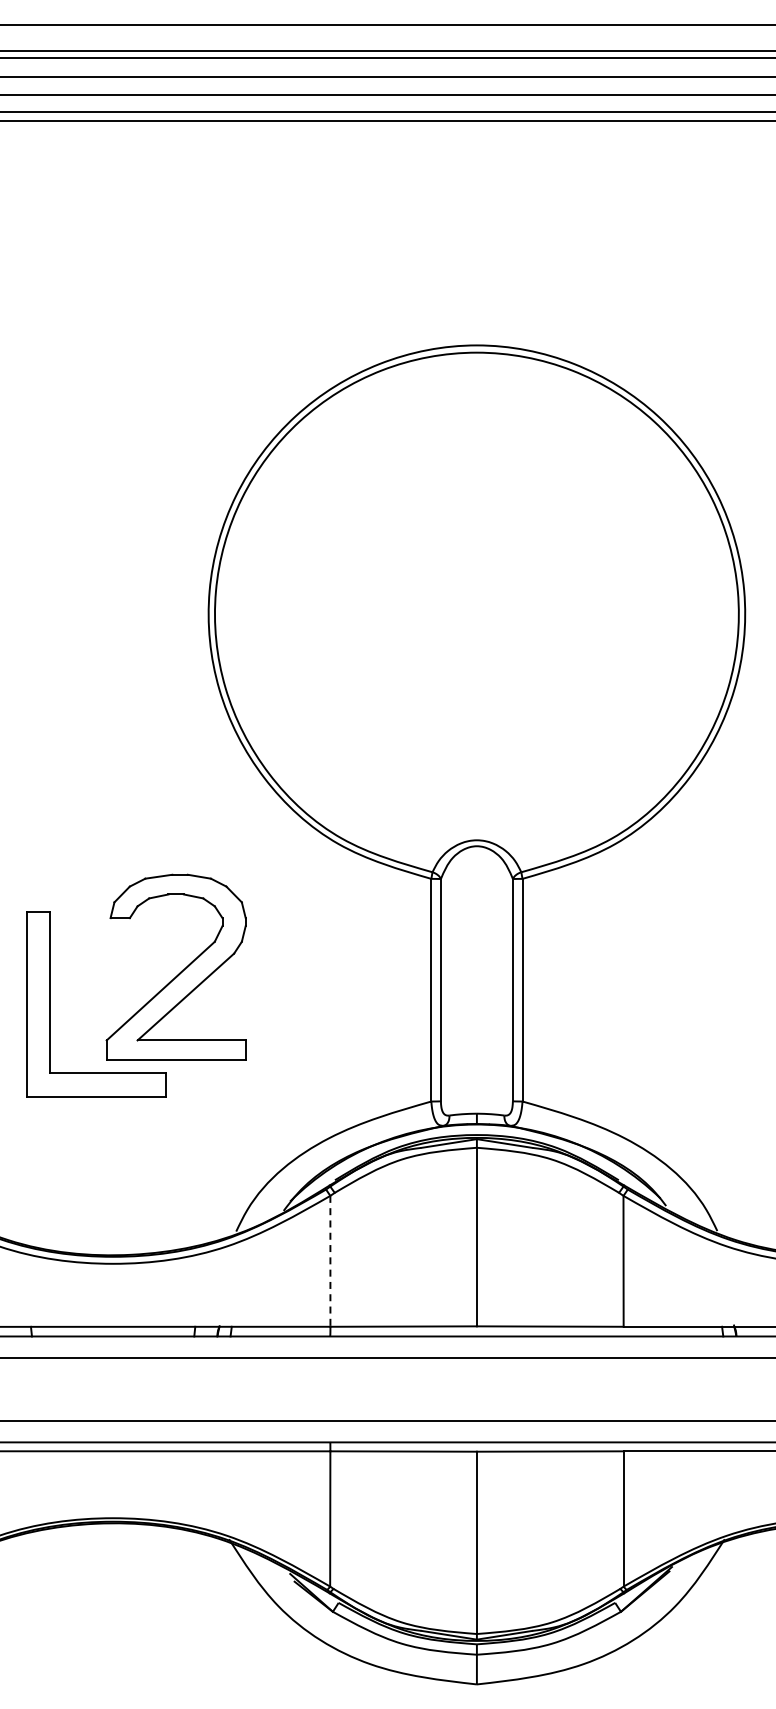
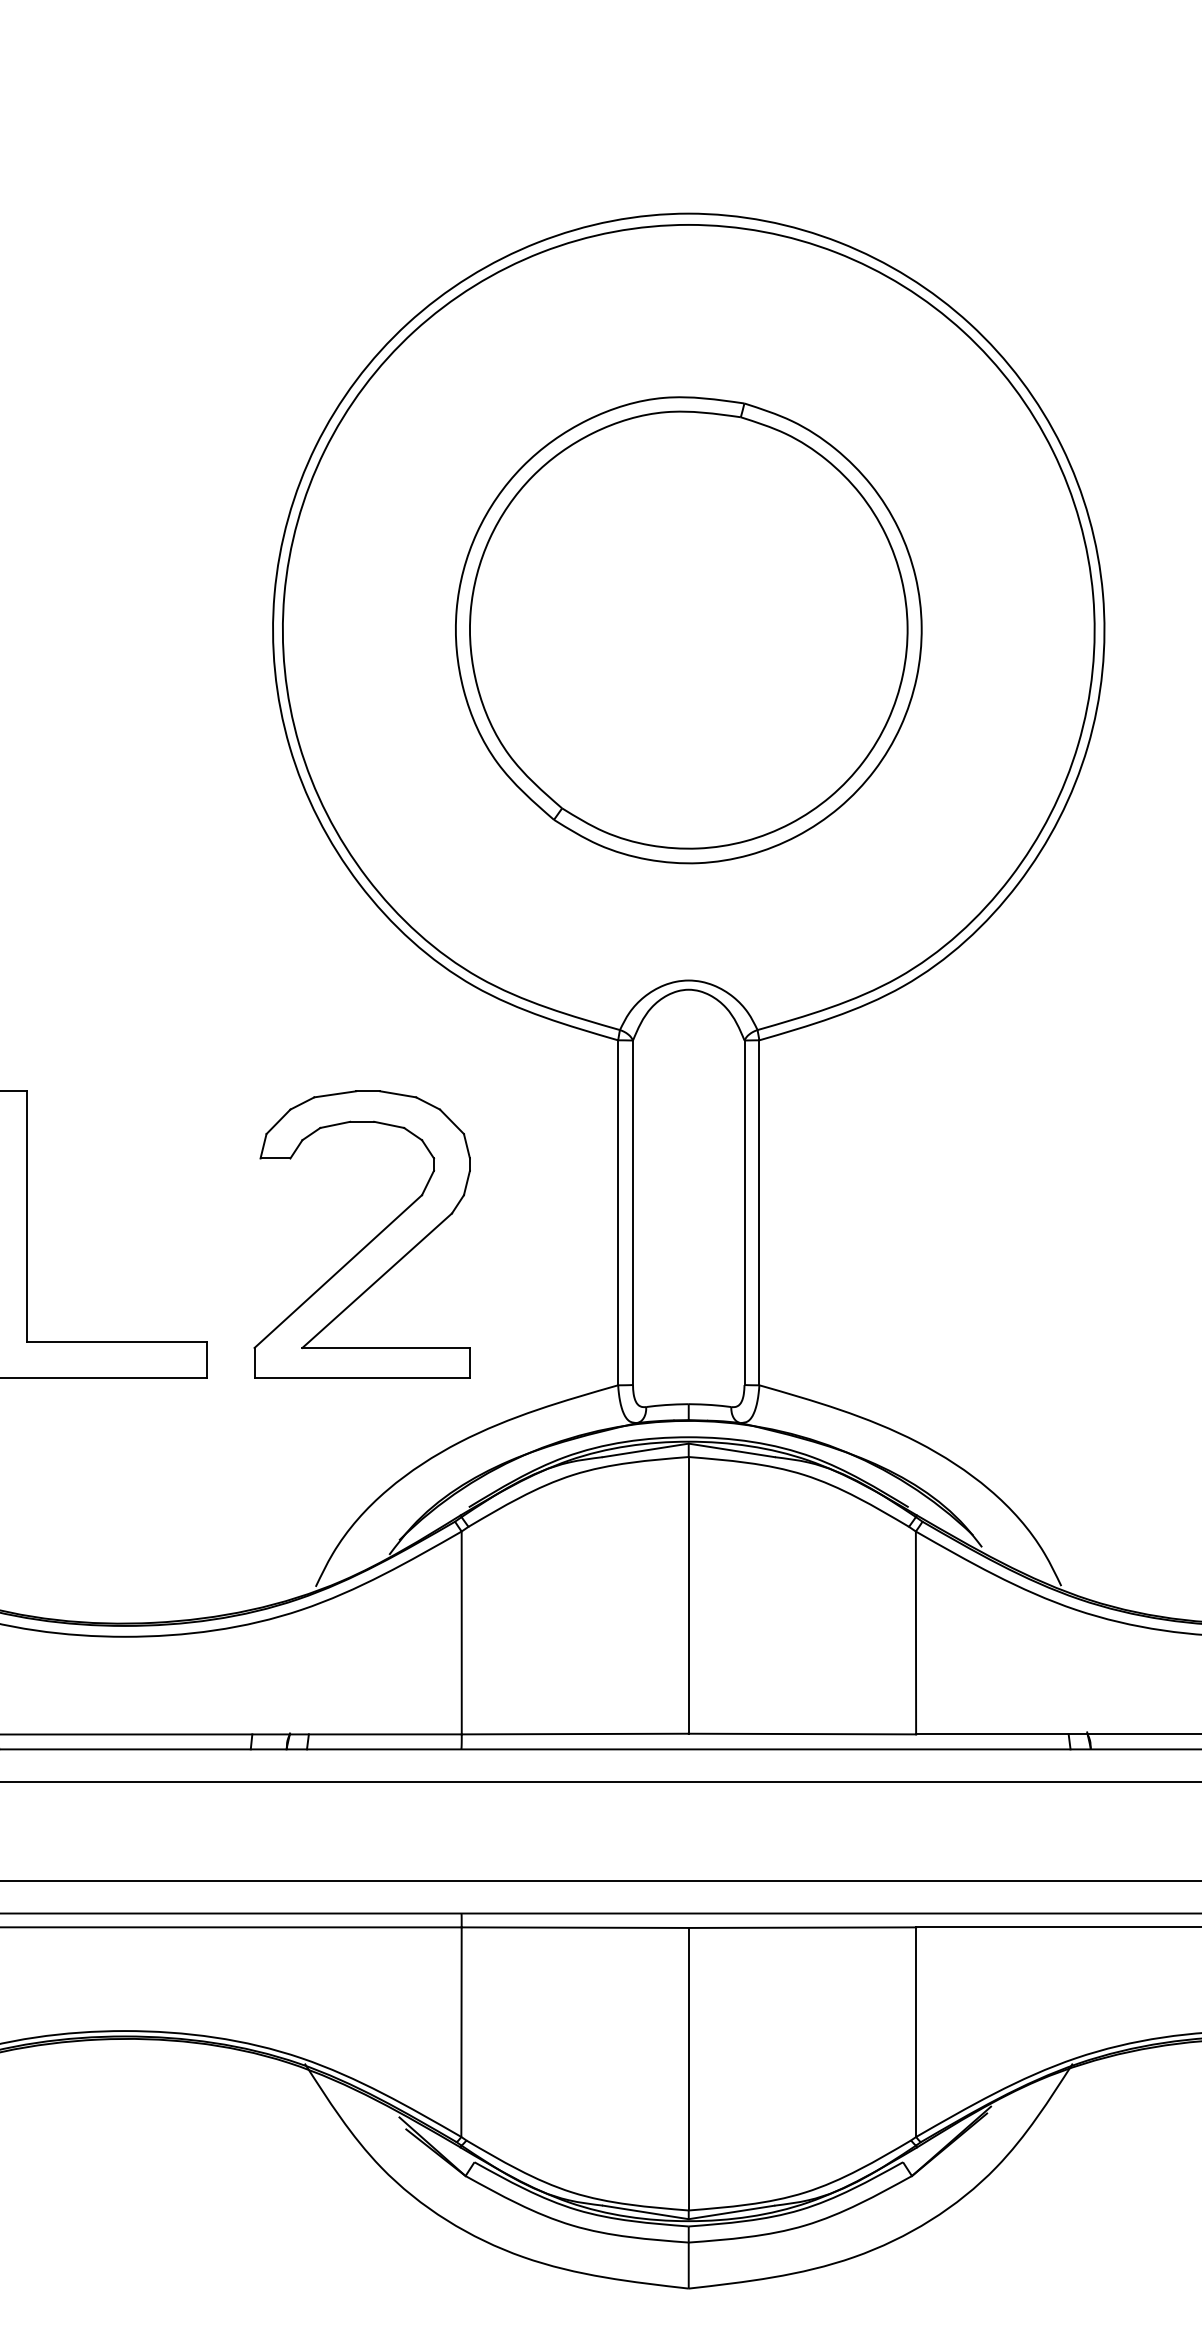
part: (476, 614) -> (688, 630), added
part: (180, 971) -> (368, 1241), moved
line: (330, 1261) -> (461, 1633), dashed -> solid

